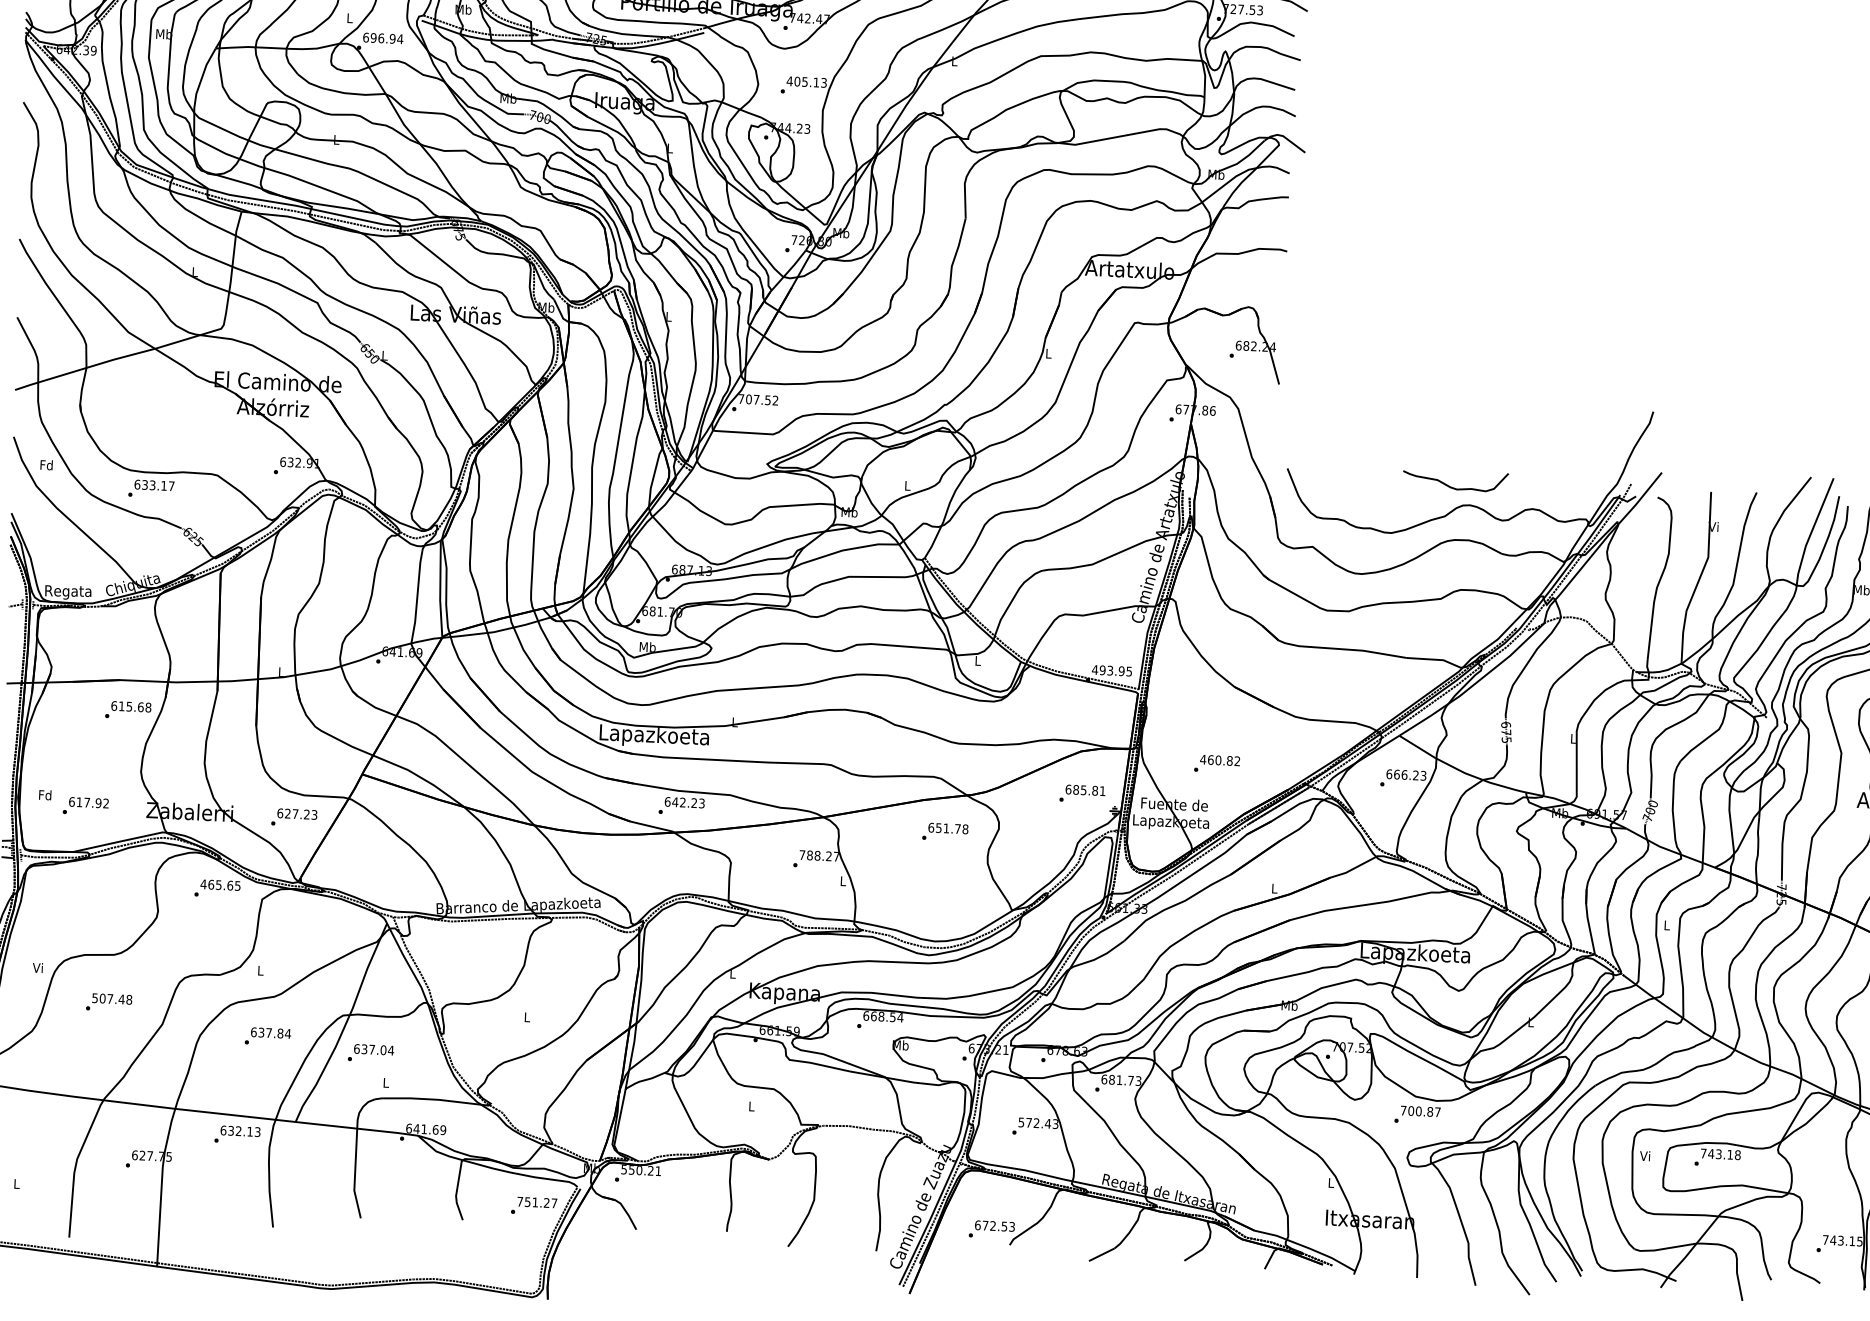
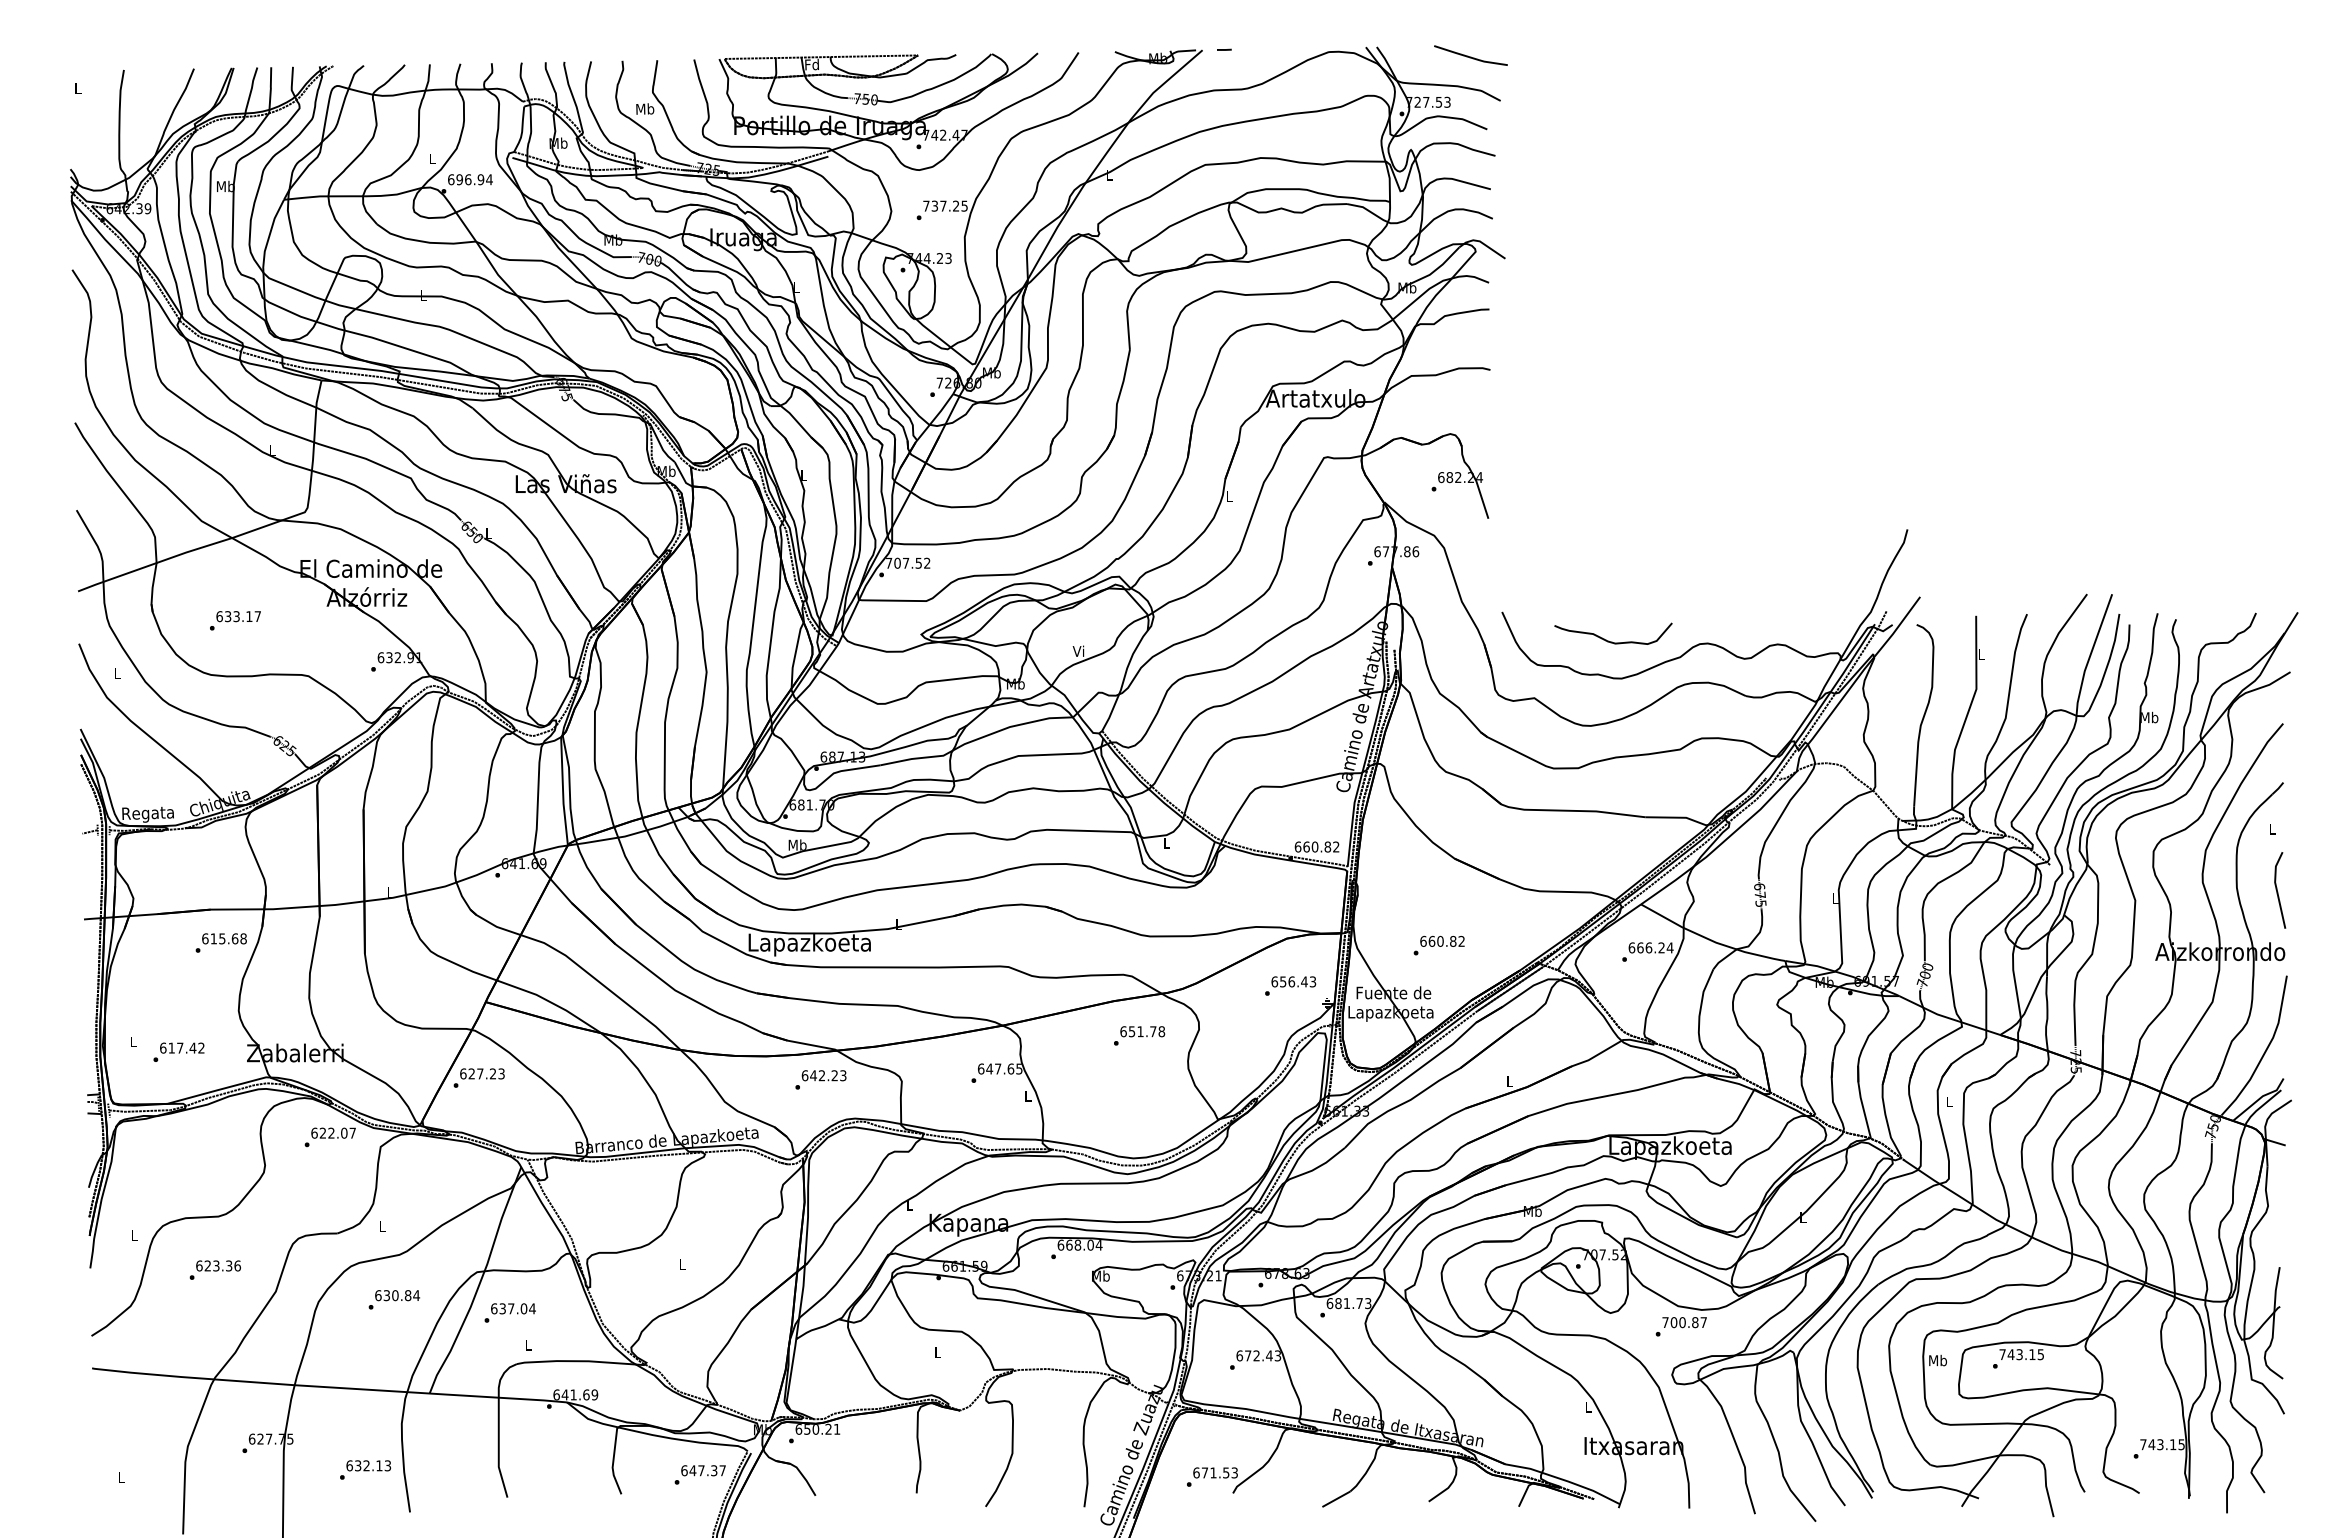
text: (806, 81) -> (944, 205), 405.13 -> 737.25
text: (45, 465) -> (116, 673), Fd -> L
text: (907, 485) -> (1078, 650), L -> Vi
curve: (1454, 487) -> (1612, 641), moved
text: (151, 488) -> (235, 620), moved
text: (1713, 526) -> (1980, 654), Vi -> L
text: (1111, 670) -> (1316, 846), 493.95 -> 660.82
text: (1203, 758) -> (1423, 940), 460.82 -> 660.82
text: (1422, 775) -> (1669, 947), 666.23 -> 666.24
text: (1089, 790) -> (1298, 981), 685.81 -> 656.43
text: (44, 794) -> (132, 1041), Fd -> L
text: (98, 802) -> (192, 1047), 617.92 -> 617.42
text: (681, 805) -> (820, 1079), moved
text: (293, 817) -> (478, 1077), moved
text: (818, 855) -> (999, 1068), 788.27 -> 647.65
text: (220, 884) -> (333, 1132), 465.65 -> 622.07
text: (37, 967) -> (133, 1234), Vi -> L
text: (112, 998) -> (218, 1265), 507.48 -> 623.36
text: (892, 1016) -> (1090, 1244), 668.54 -> 668.04
text: (269, 1032) -> (395, 1295), 637.84 -> 630.84
text: (1021, 1122) -> (1239, 1355), 572.43 -> 672.43
text: (237, 1134) -> (365, 1469), moved
text: (1737, 1155) -> (2040, 1354), 743.18 -> 743.15
text: (1645, 1156) -> (1937, 1360), Vi -> Mb
text: (623, 1169) -> (798, 1429), 550.21 -> 650.21
text: (533, 1202) -> (699, 1470), 751.27 -> 647.37
text: (993, 1225) -> (1213, 1472), 672.53 -> 671.53

